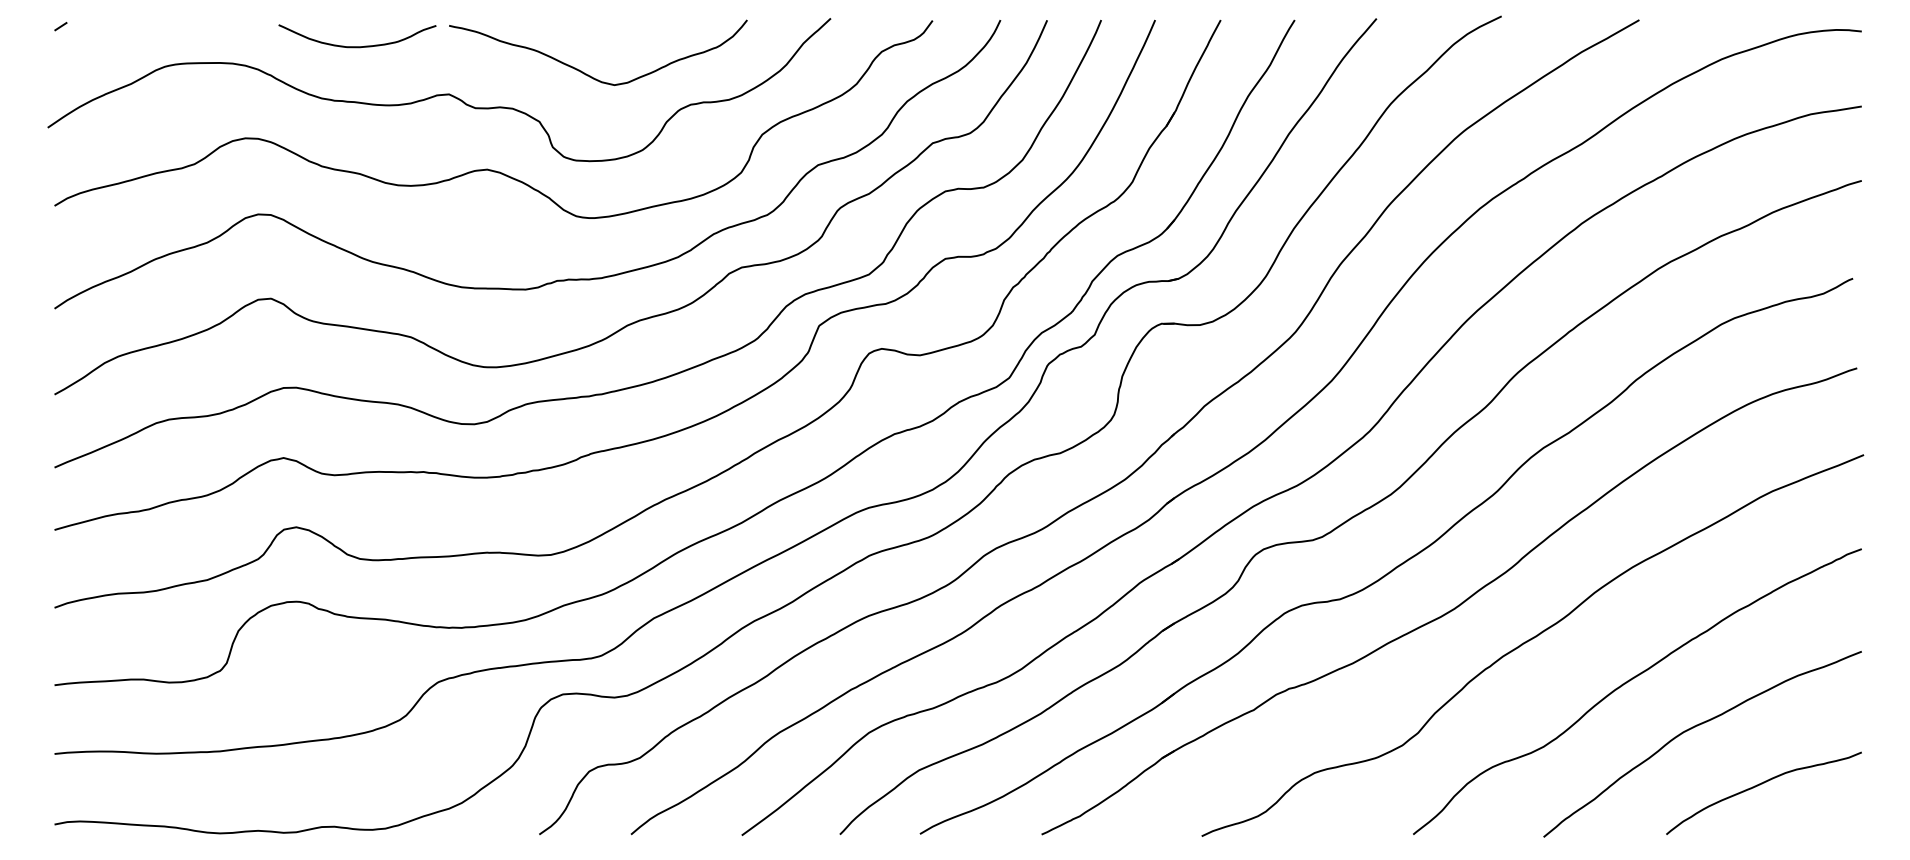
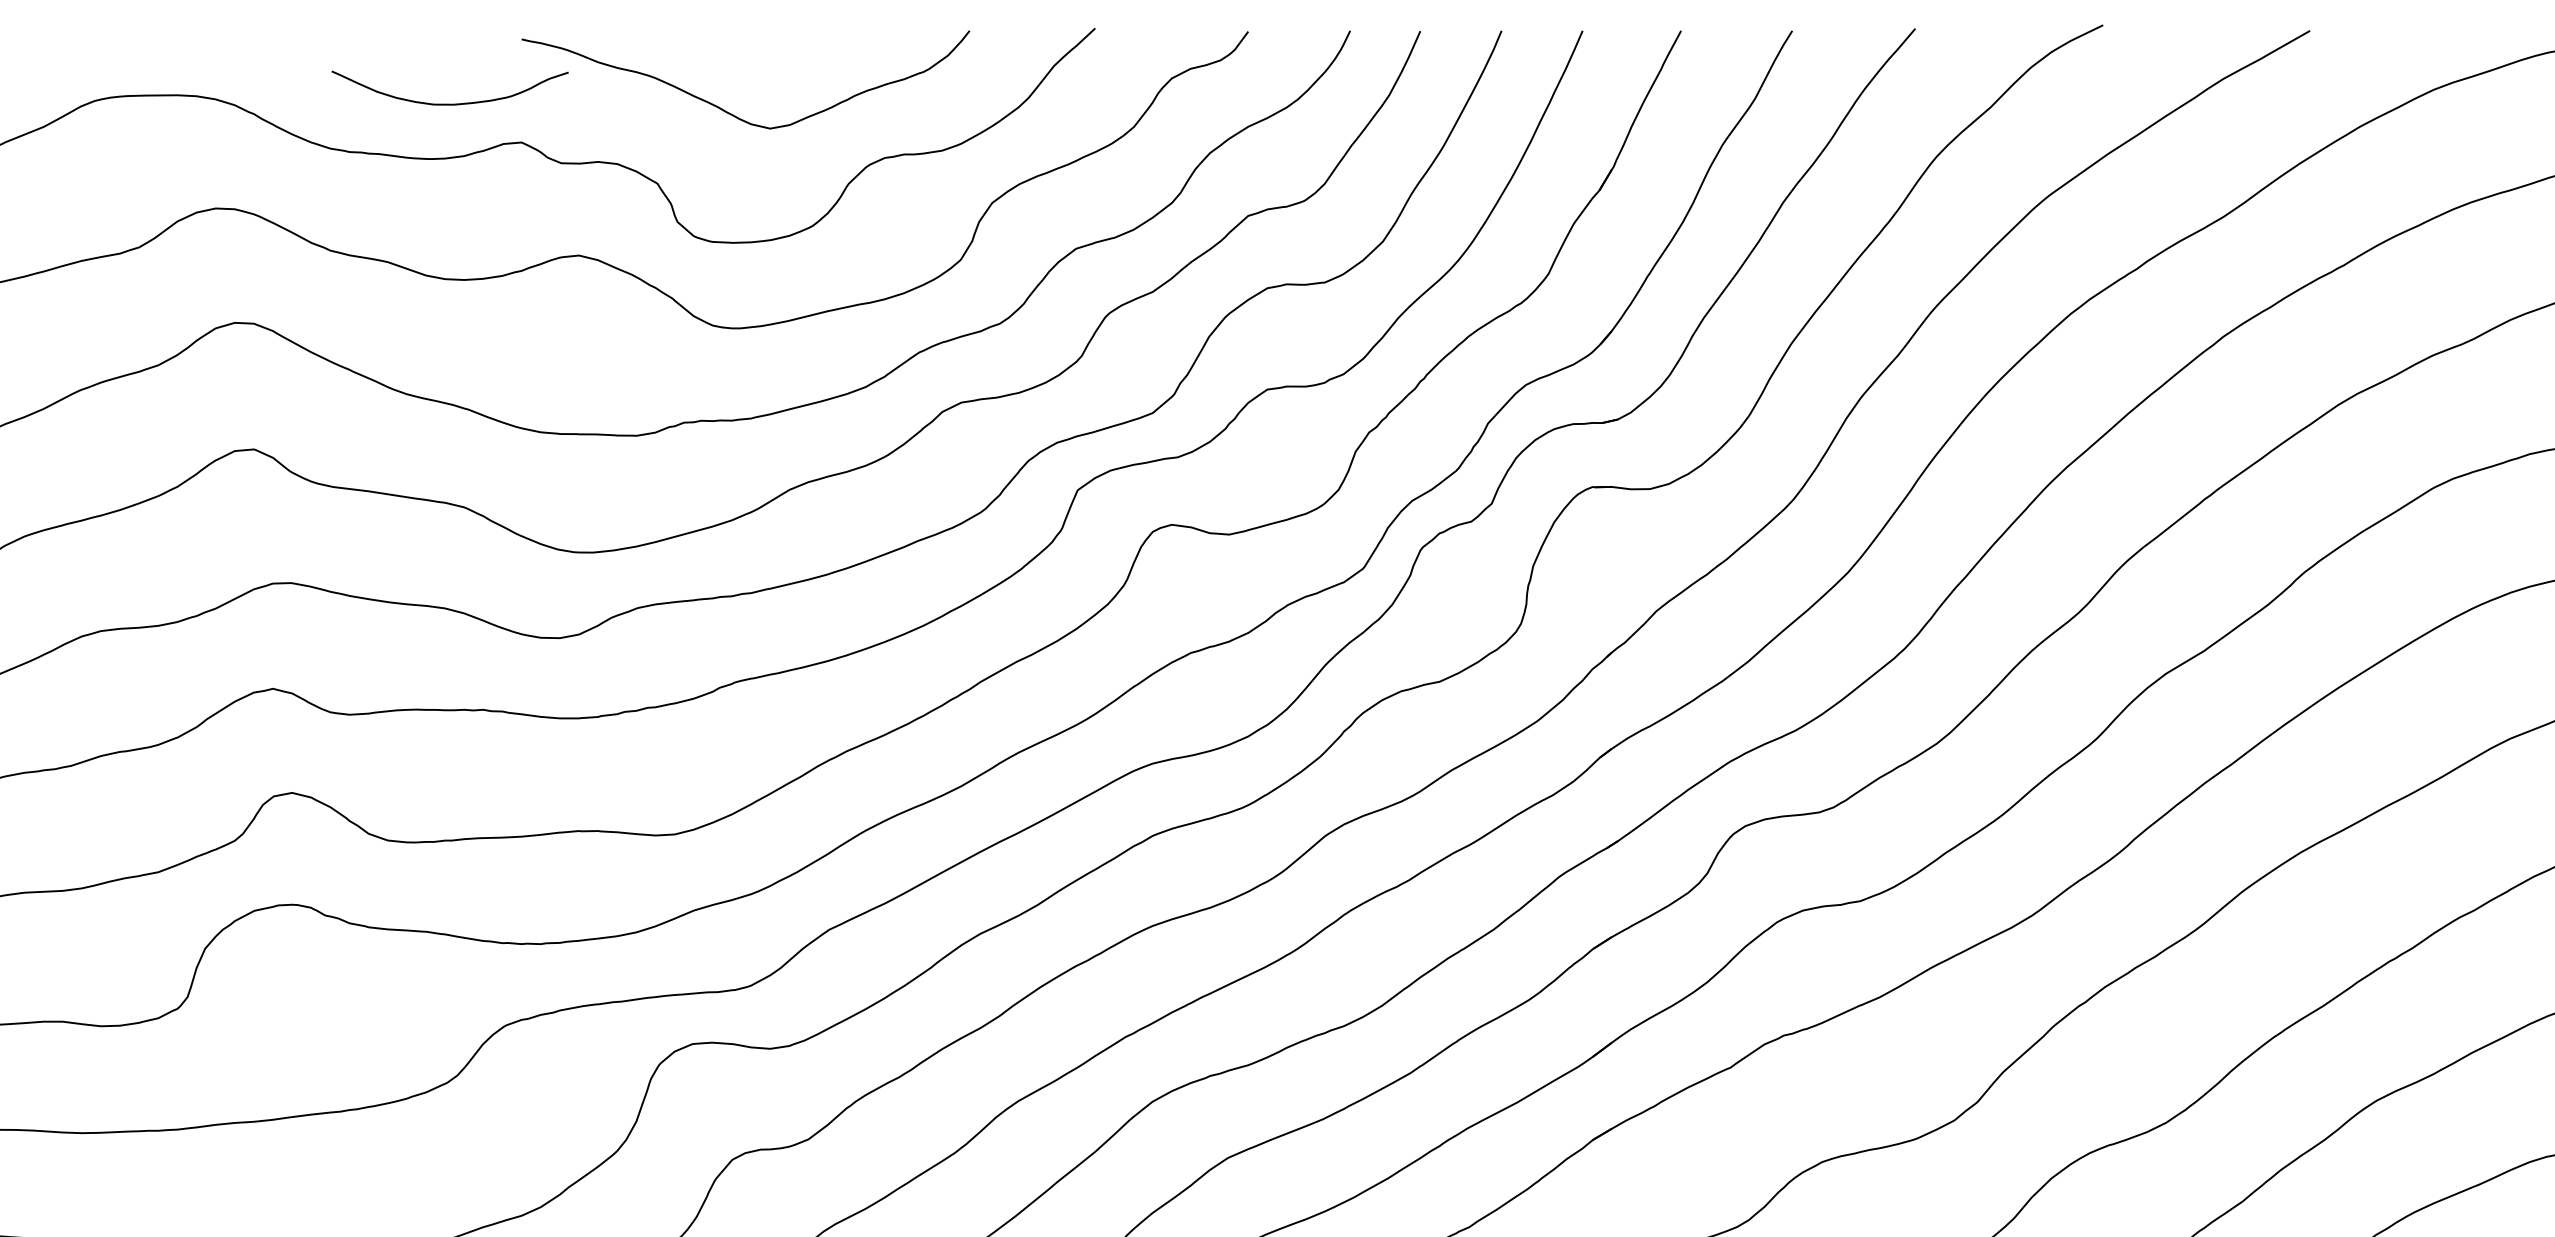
curve: (357, 46) -> (450, 103), moved

